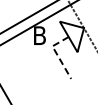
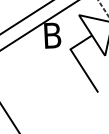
line: (56, 54) -> (76, 60), dashed -> solid

